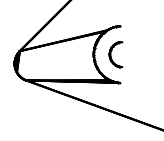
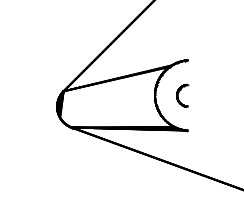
part: (115, 54) -> (182, 95), size x0.7

